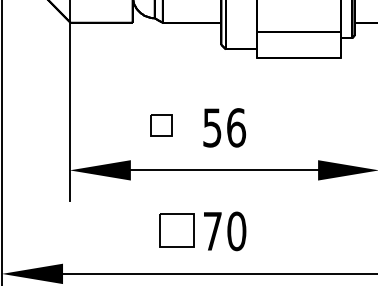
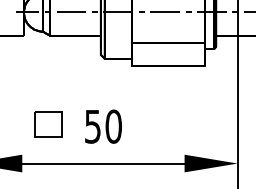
part: (161, 125) -> (48, 124), size x1.43
text: (236, 127) -> (113, 126), 56 -> 50

